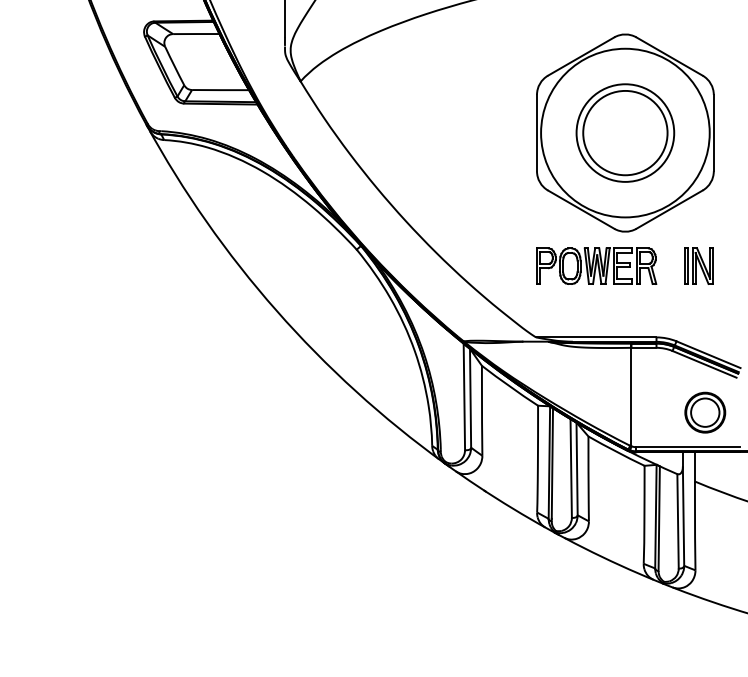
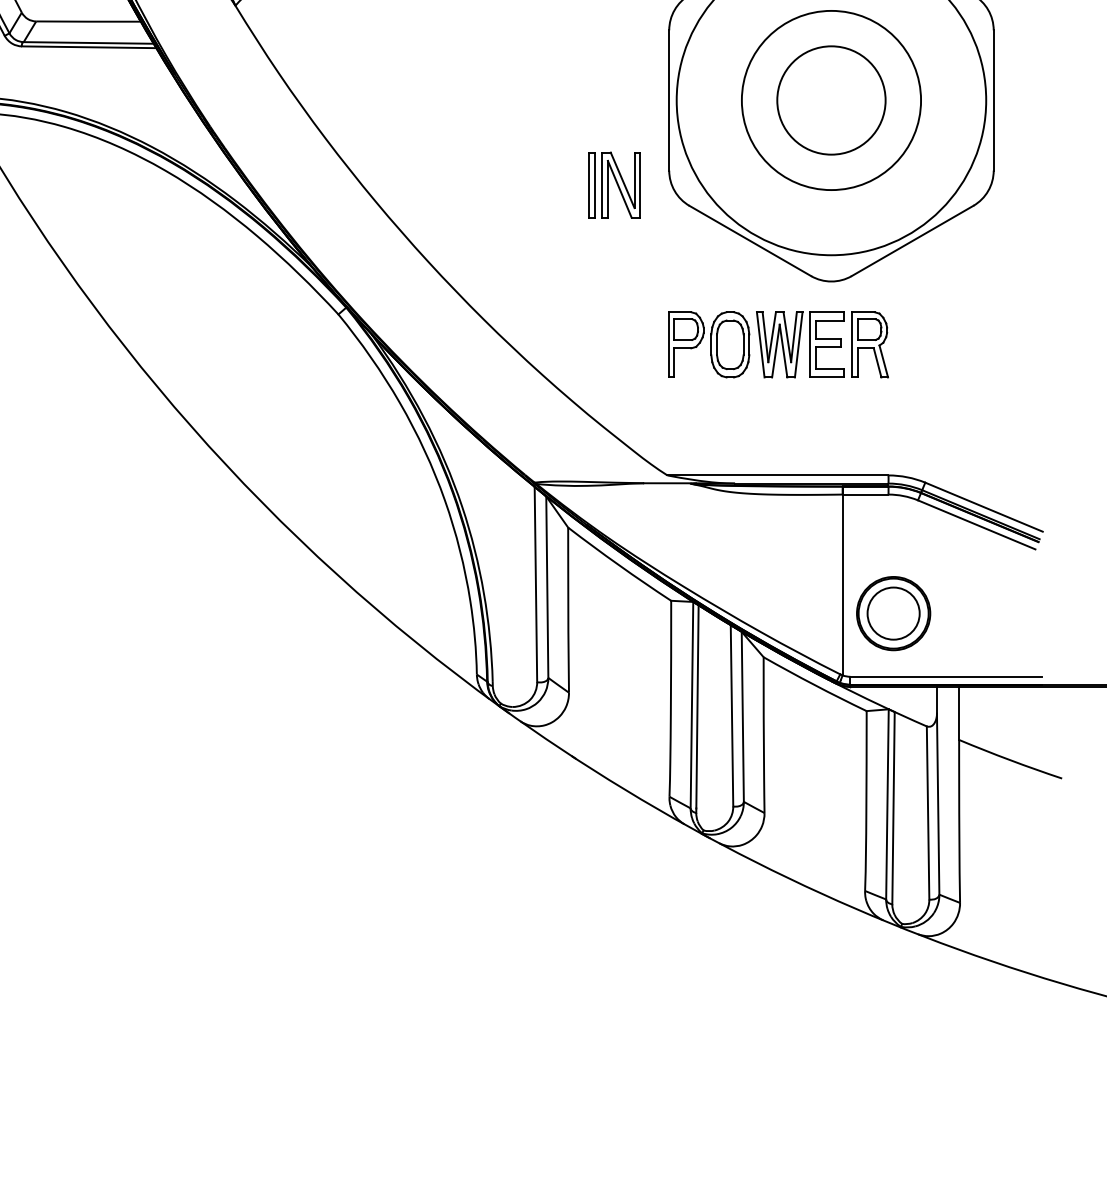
circle: (625, 132) -> (831, 99), size x0.7
part: (698, 265) -> (613, 183), moved
part: (705, 412) -> (894, 613), moved

